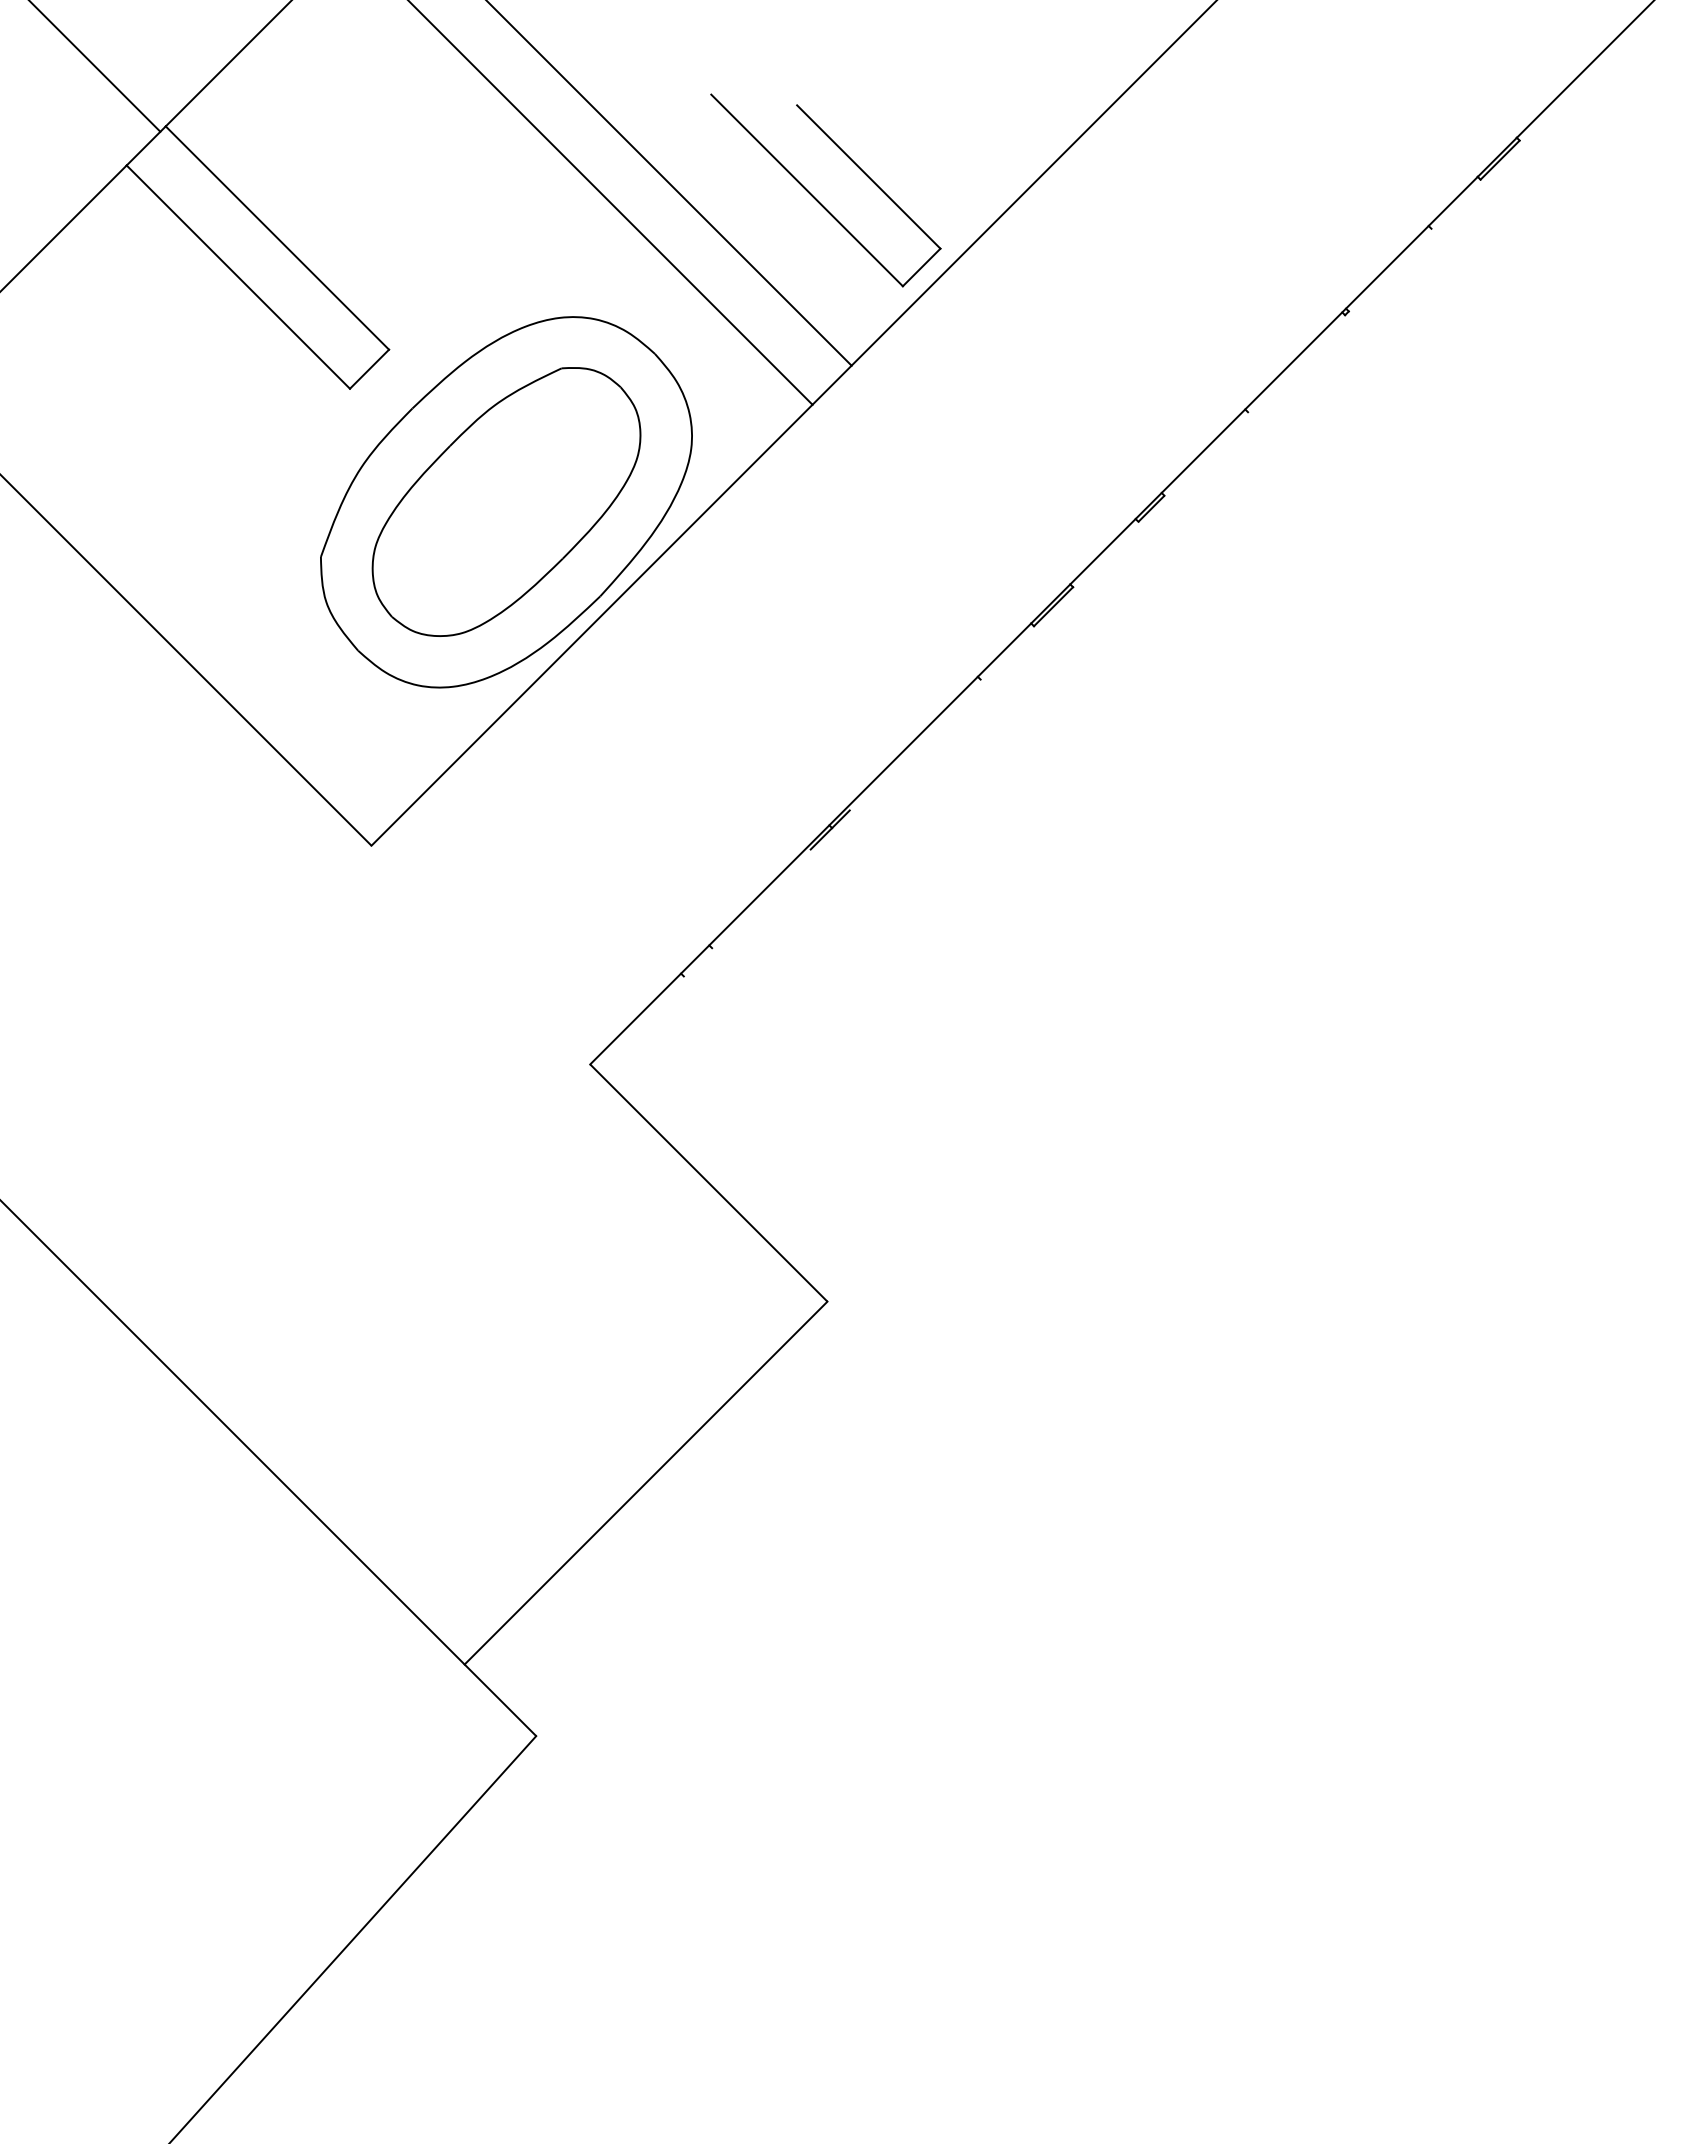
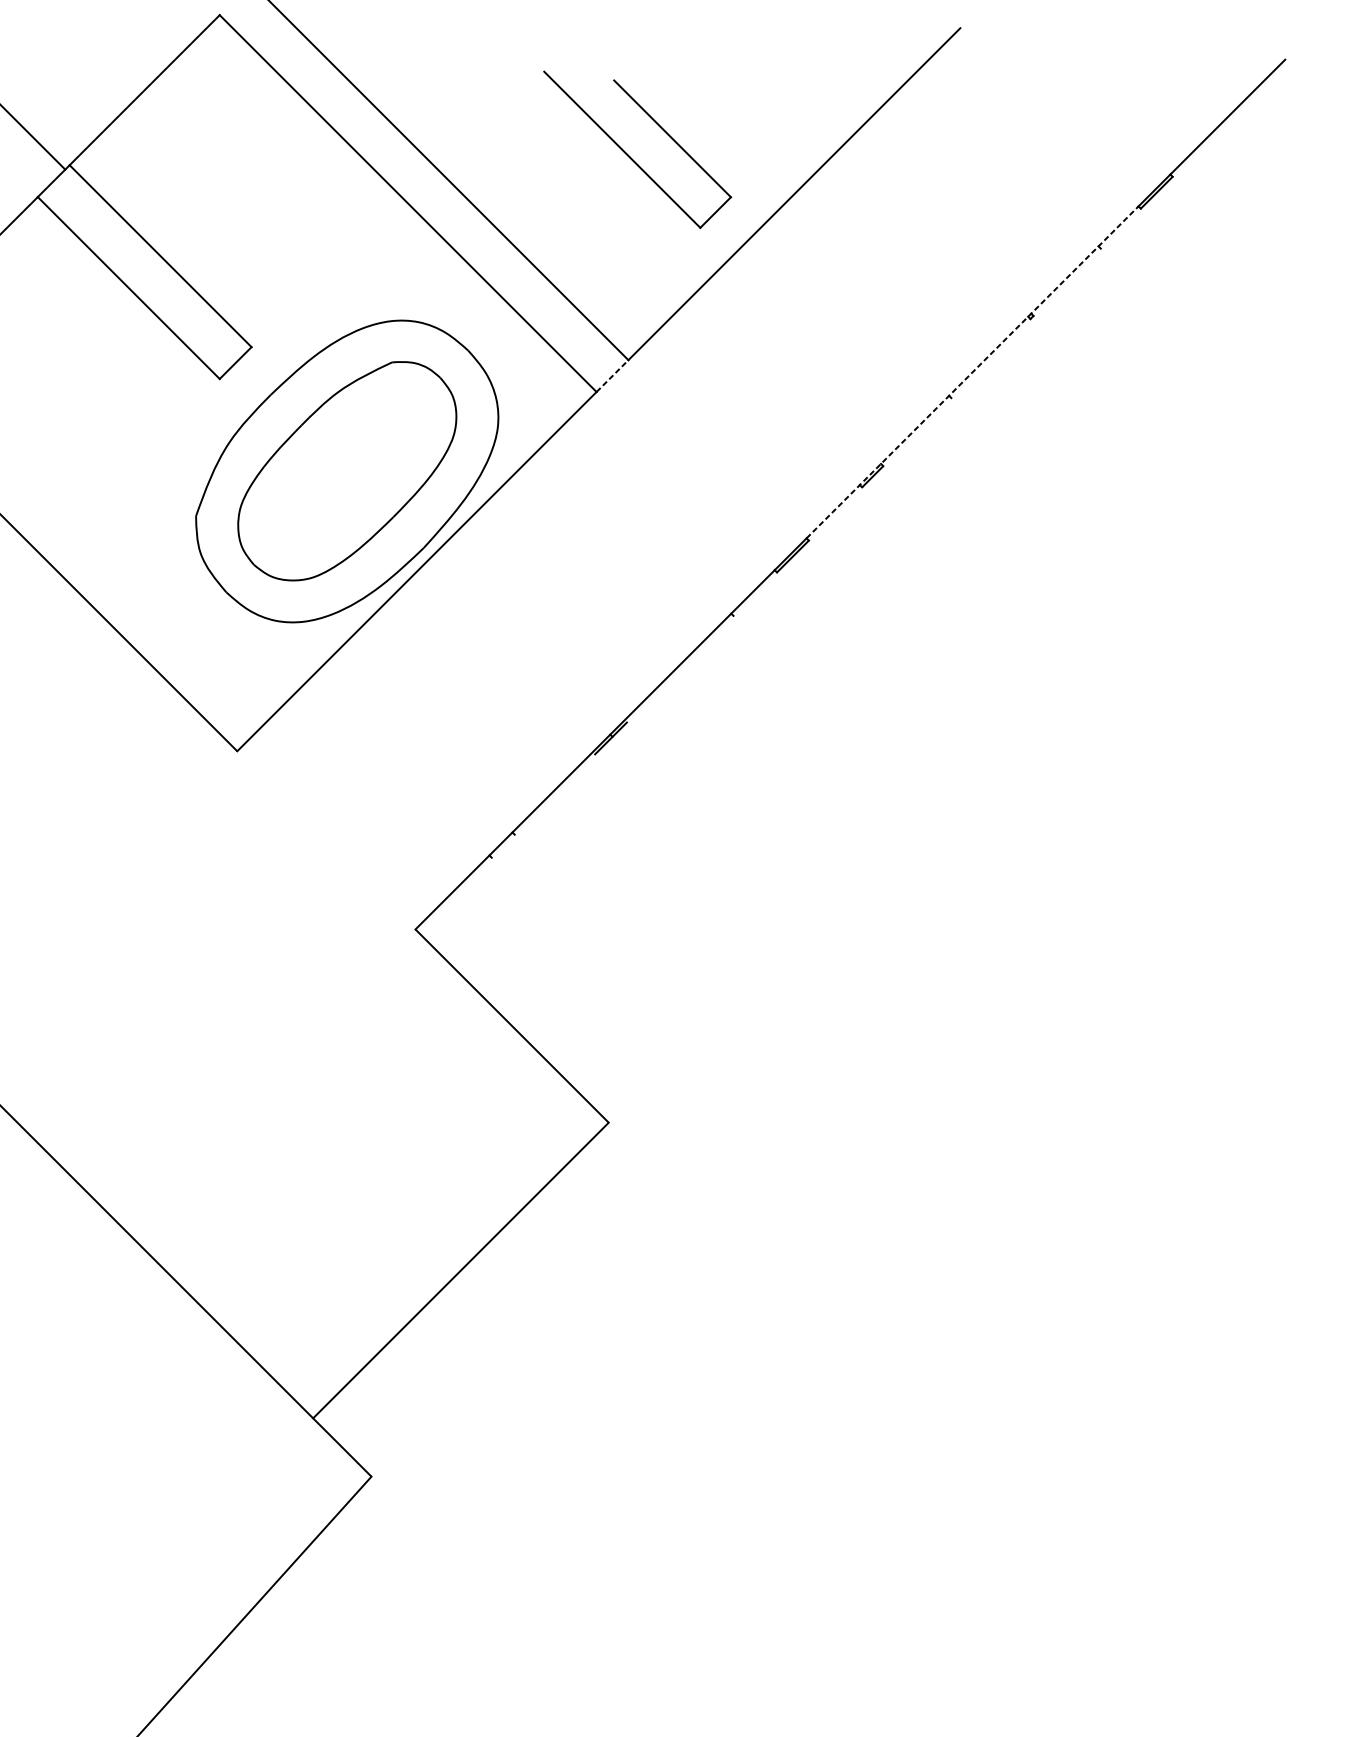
part: (816, 198) -> (629, 156), moved
line: (1274, 380) -> (972, 372), solid -> dashed
line: (832, 385) -> (612, 376), solid -> dashed

